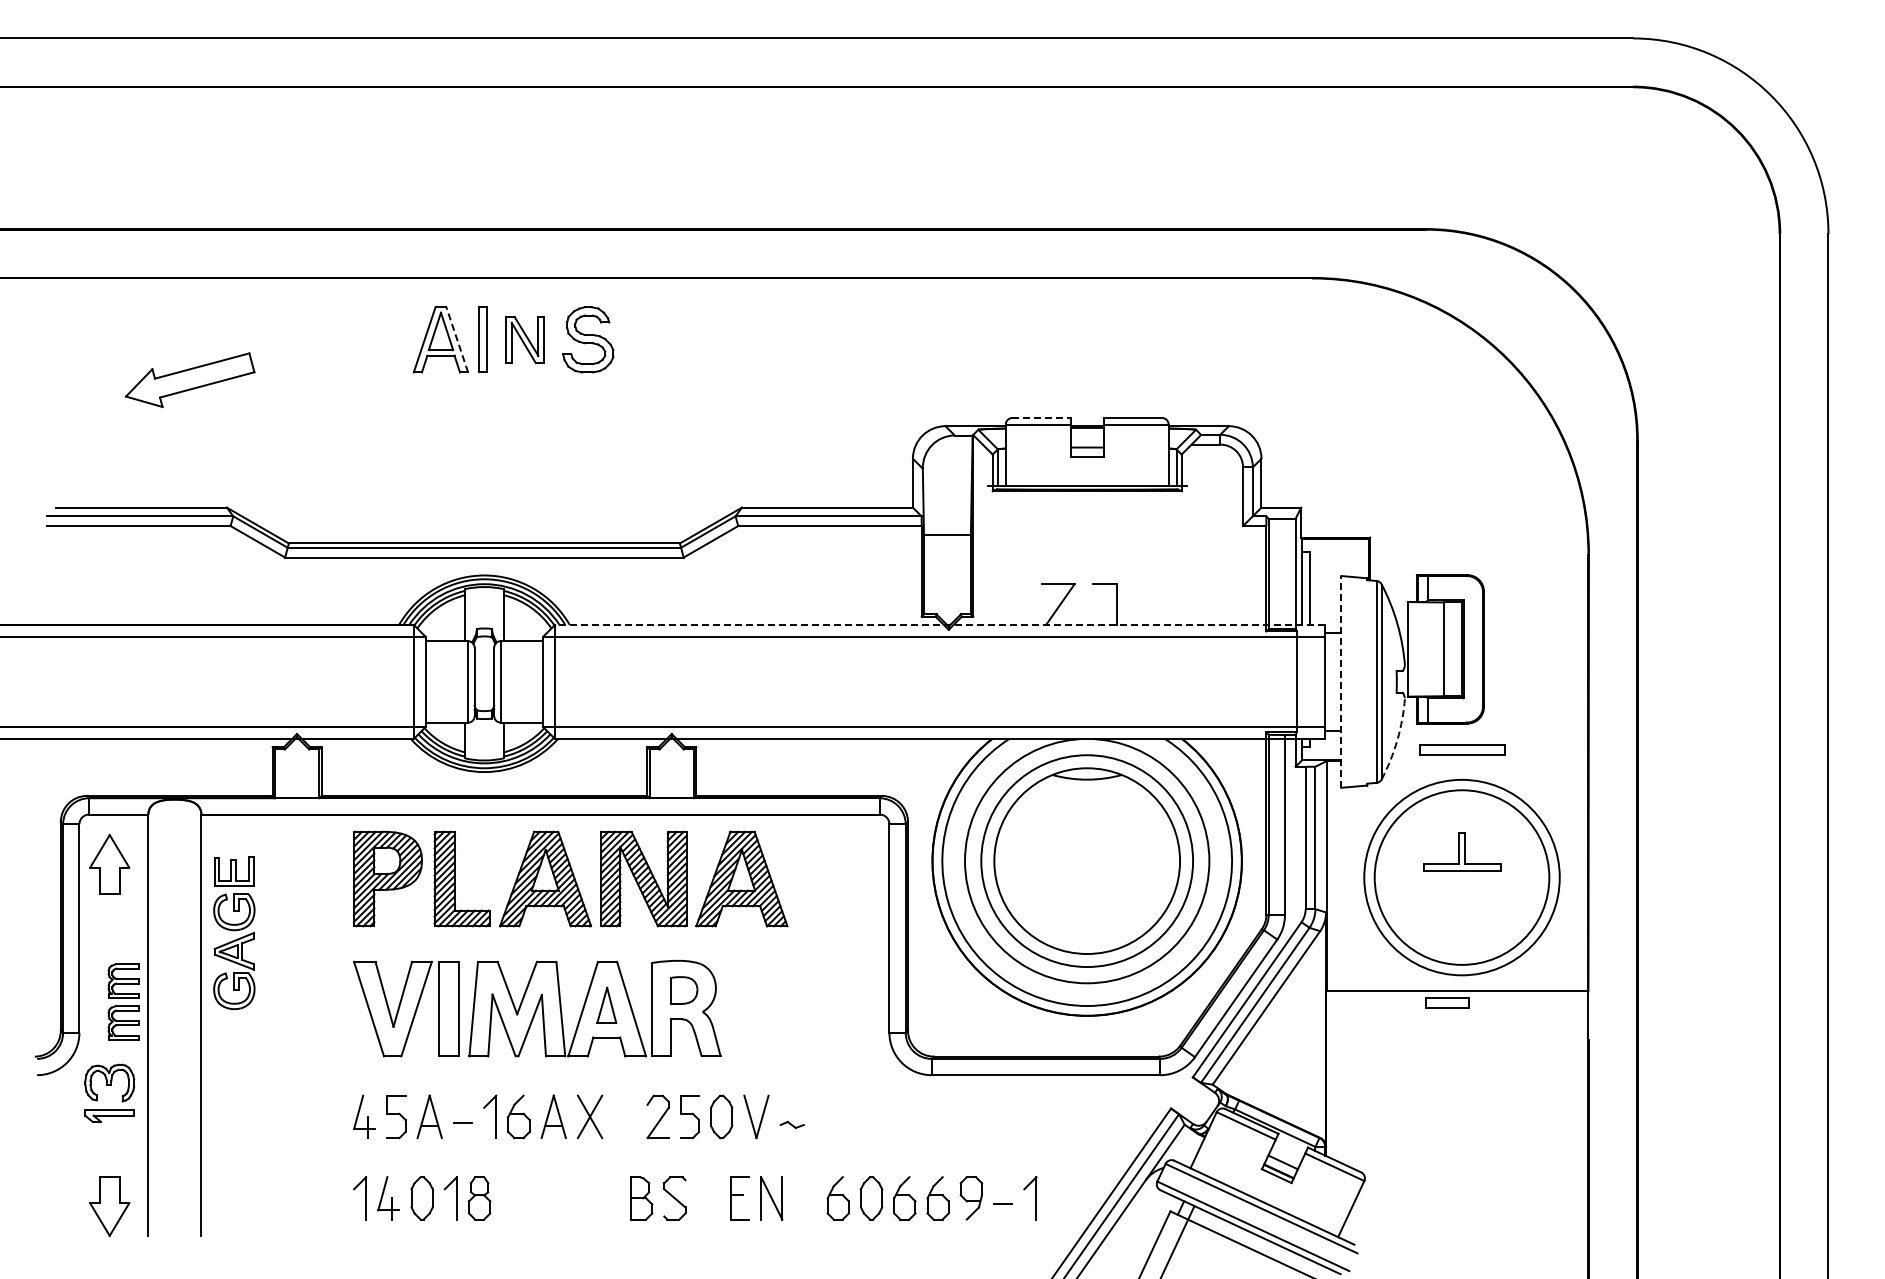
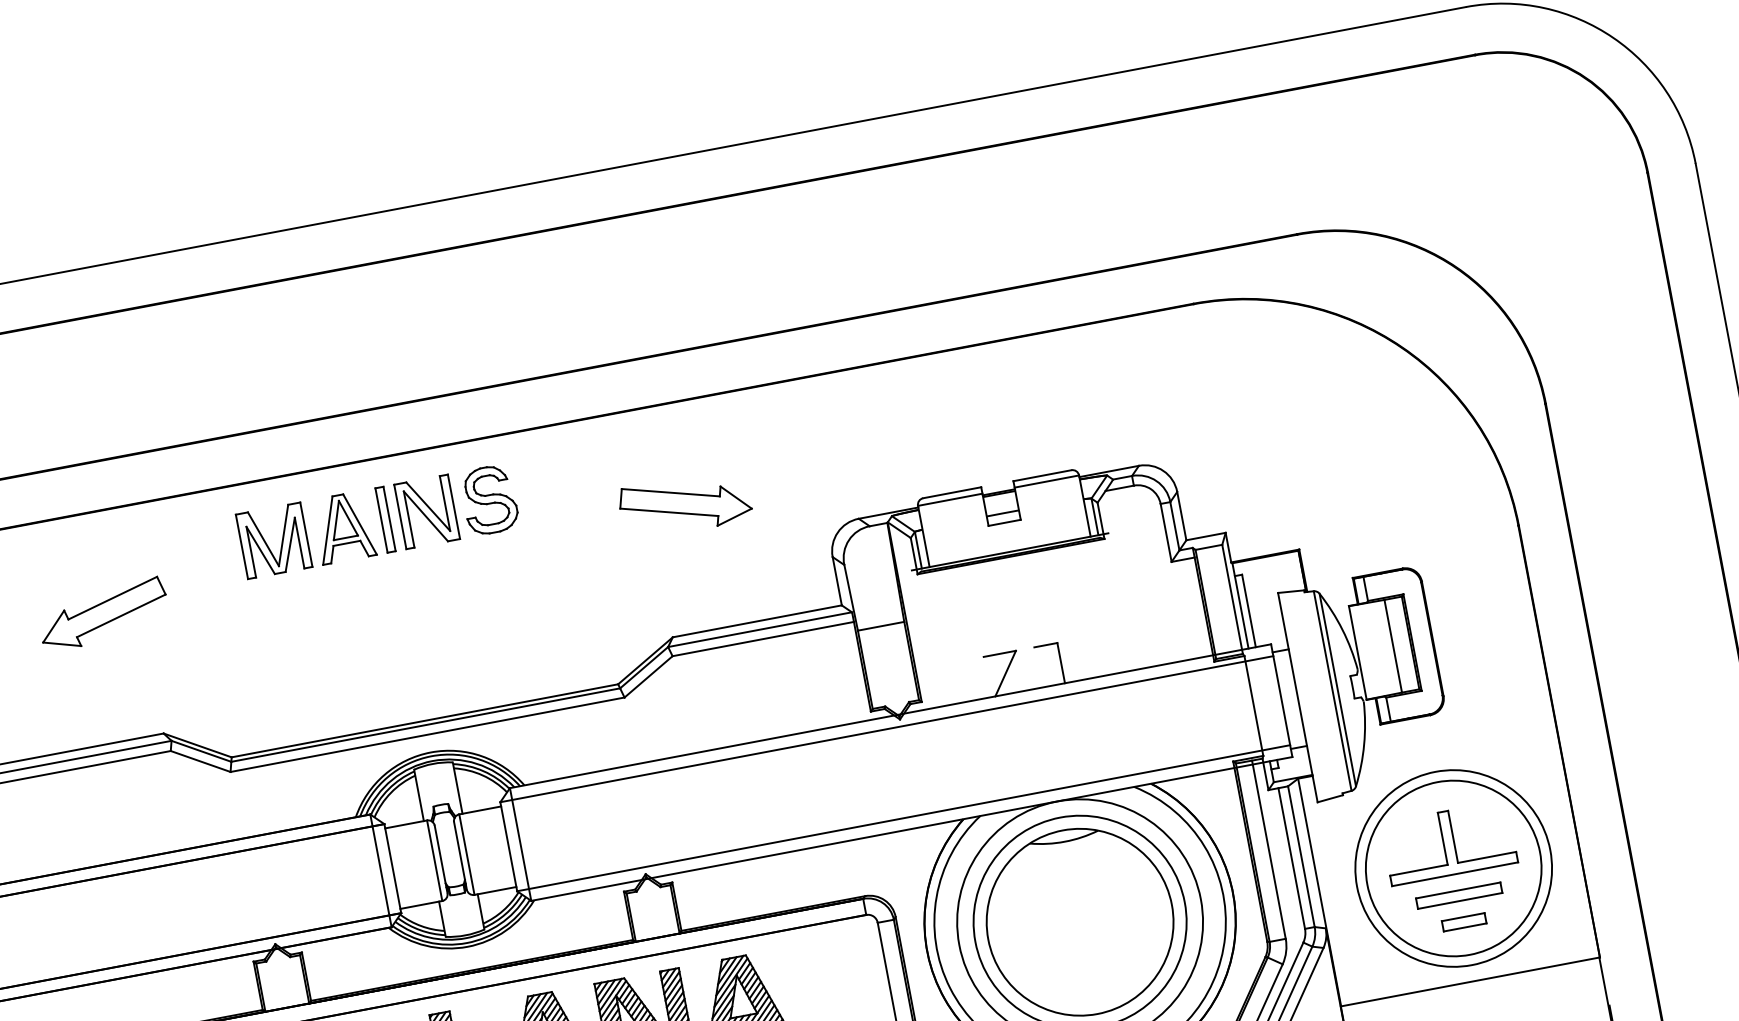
line: (457, 339) -> (360, 524), dashed -> solid
part: (524, 339) -> (426, 511), size x1.43
part: (377, 341) -> (281, 541), added
part: (778, 379) -> (685, 503), added
line: (1042, 418) -> (953, 493), dashed -> solid
line: (940, 624) -> (890, 715), dashed -> solid
line: (1341, 681) -> (1297, 697), dashed -> solid
arc: (1397, 739) -> (1364, 744), dashed -> solid
part: (1462, 749) -> (1459, 895), moved
part: (1462, 851) -> (1449, 842), size x1.67
part: (1447, 1002) -> (1464, 921), moved

